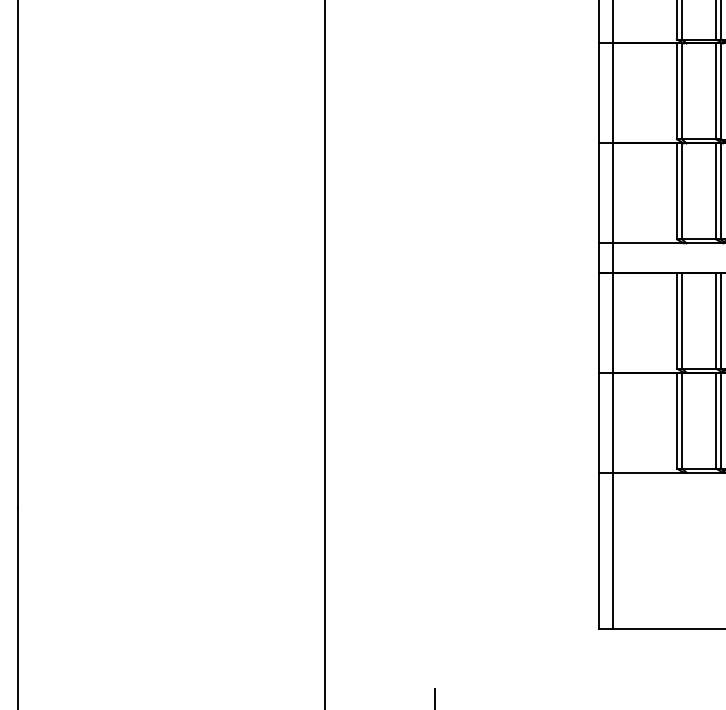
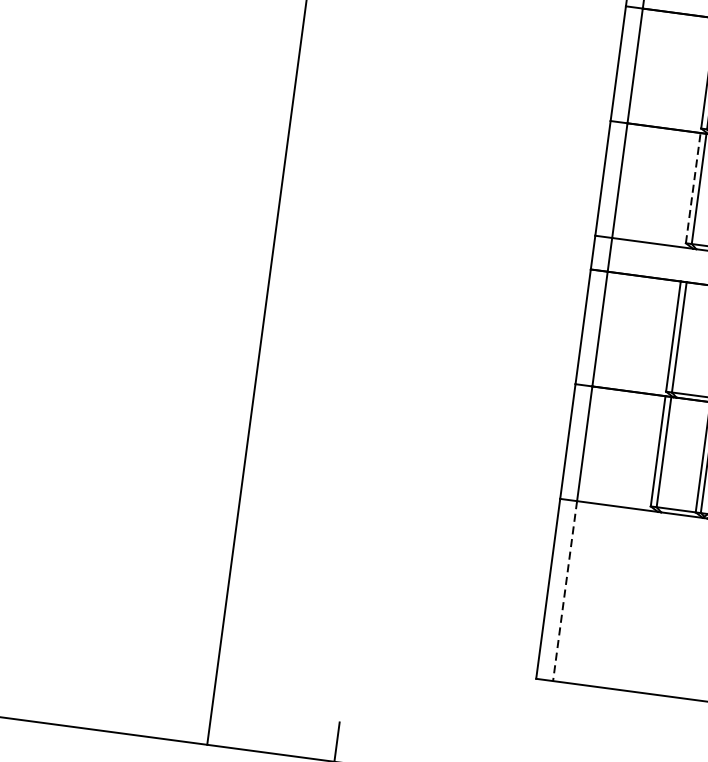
line: (677, 190) -> (693, 187), solid -> dashed
line: (613, 551) -> (565, 591), solid -> dashed

